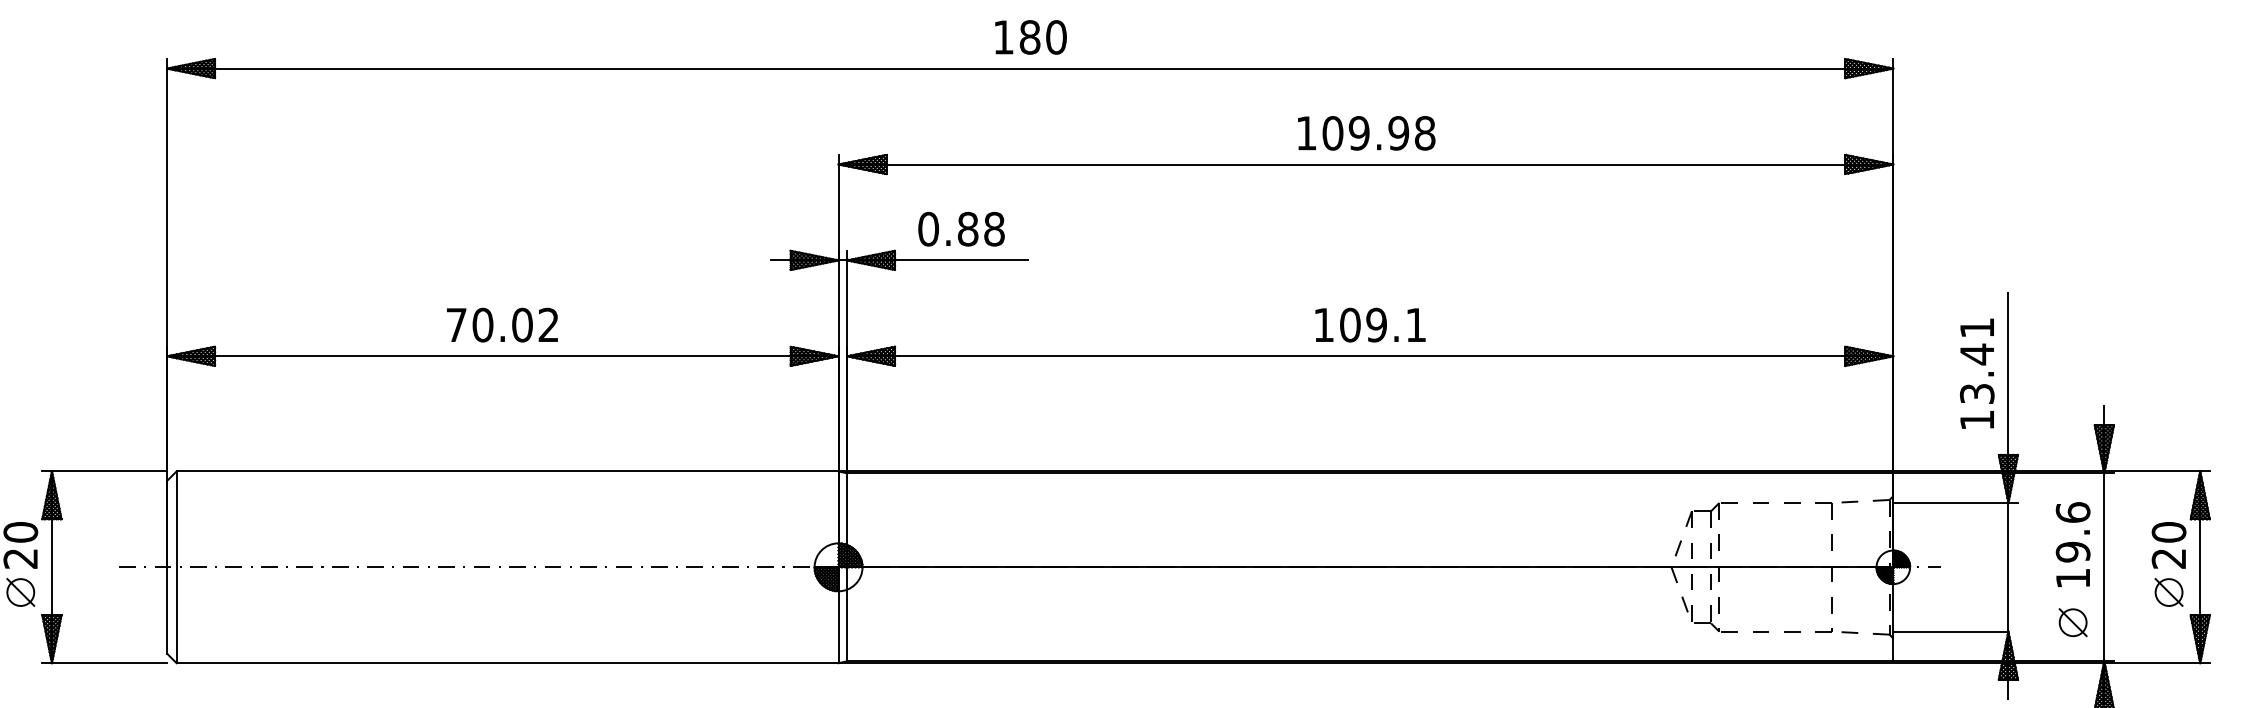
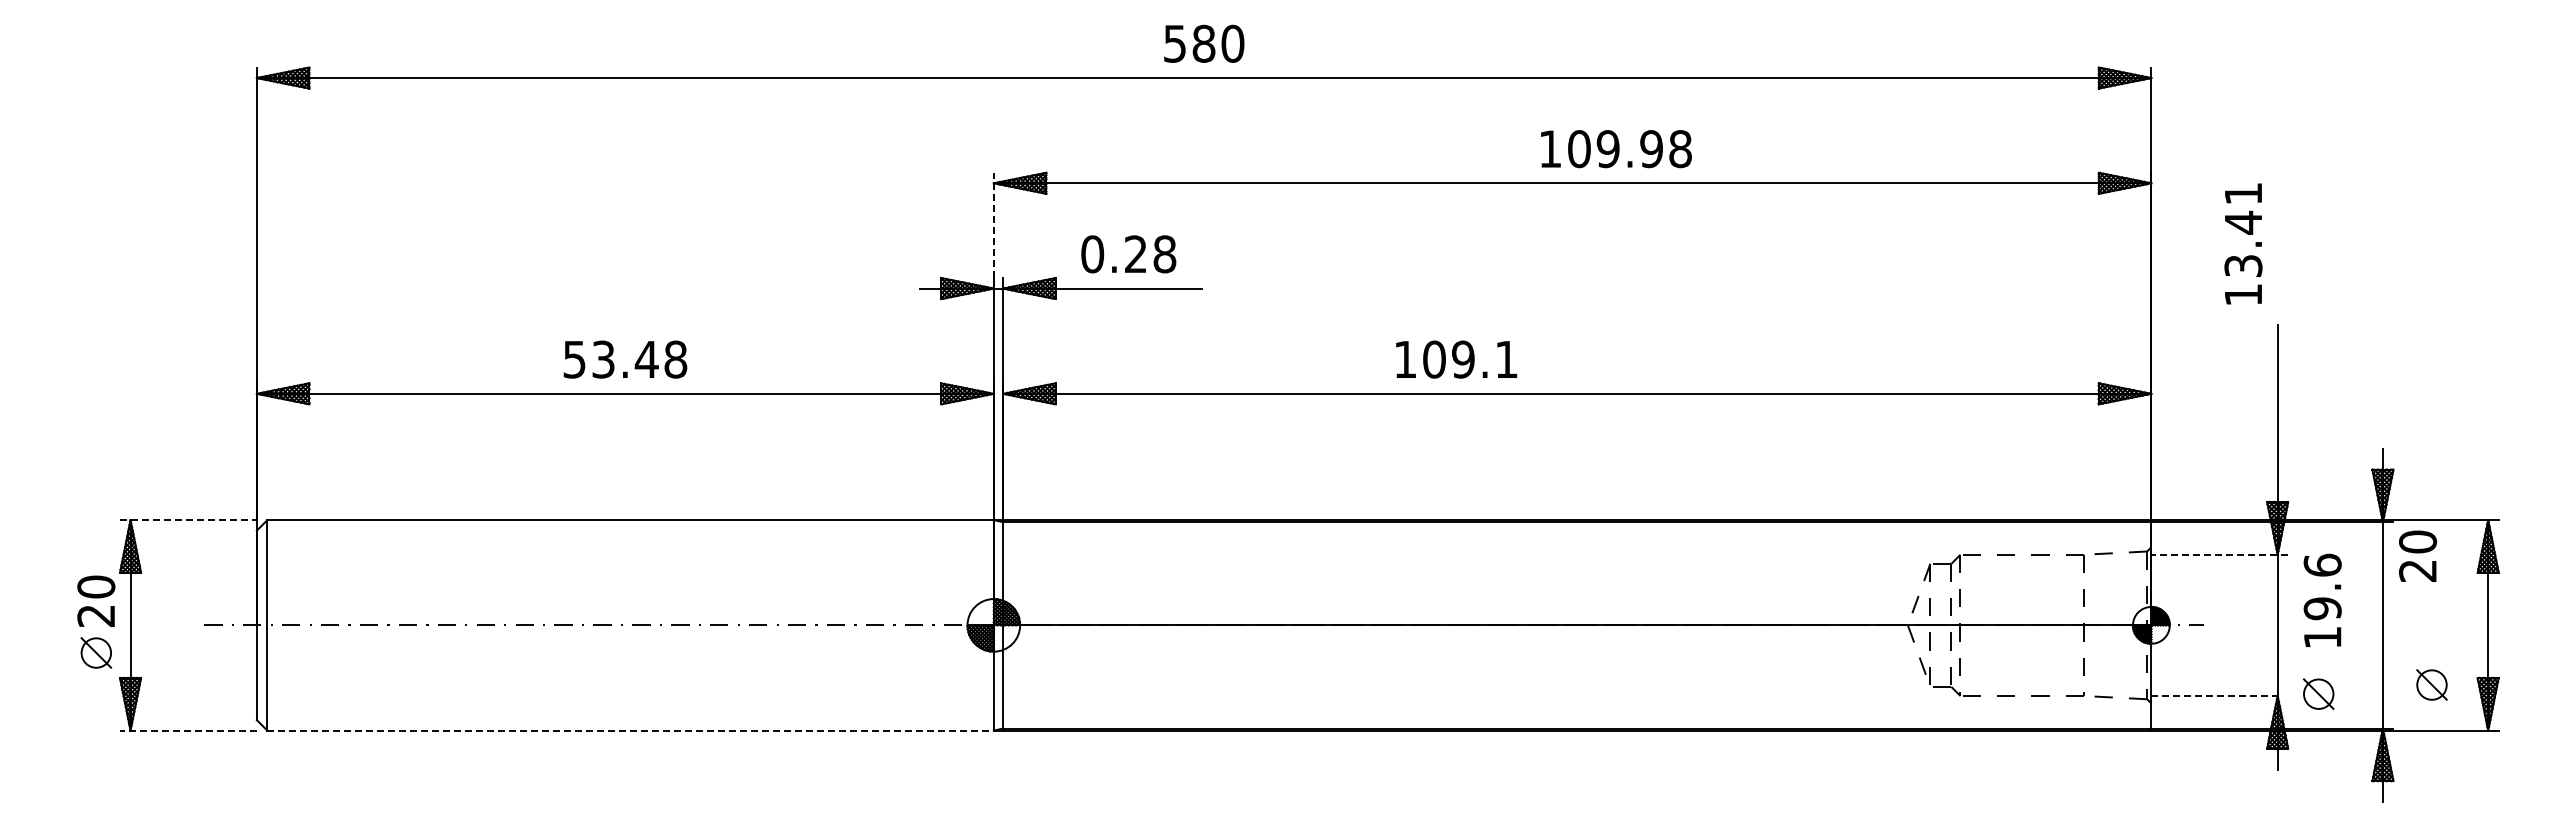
text: (1003, 37) -> (1174, 43), 180 -> 580
text: (1366, 133) -> (1616, 149), moved
line: (838, 207) -> (993, 230), solid -> dashed
text: (967, 229) -> (1135, 254), 0.88 -> 0.28
text: (502, 325) -> (625, 359), 70.02 -> 53.48
text: (1370, 325) -> (1456, 359), moved
text: (1977, 373) -> (2243, 243), moved
line: (104, 471) -> (188, 520), solid -> dashed
line: (1955, 502) -> (2219, 554), solid -> dashed
text: (2072, 543) -> (2322, 599), moved
text: (2168, 544) -> (2417, 555), moved
part: (2168, 592) -> (2431, 684), moved
part: (2072, 622) -> (2318, 693), moved
line: (1951, 632) -> (2215, 696), solid -> dashed
line: (103, 663) -> (187, 730), solid -> dashed
line: (508, 663) -> (631, 730), solid -> dashed

